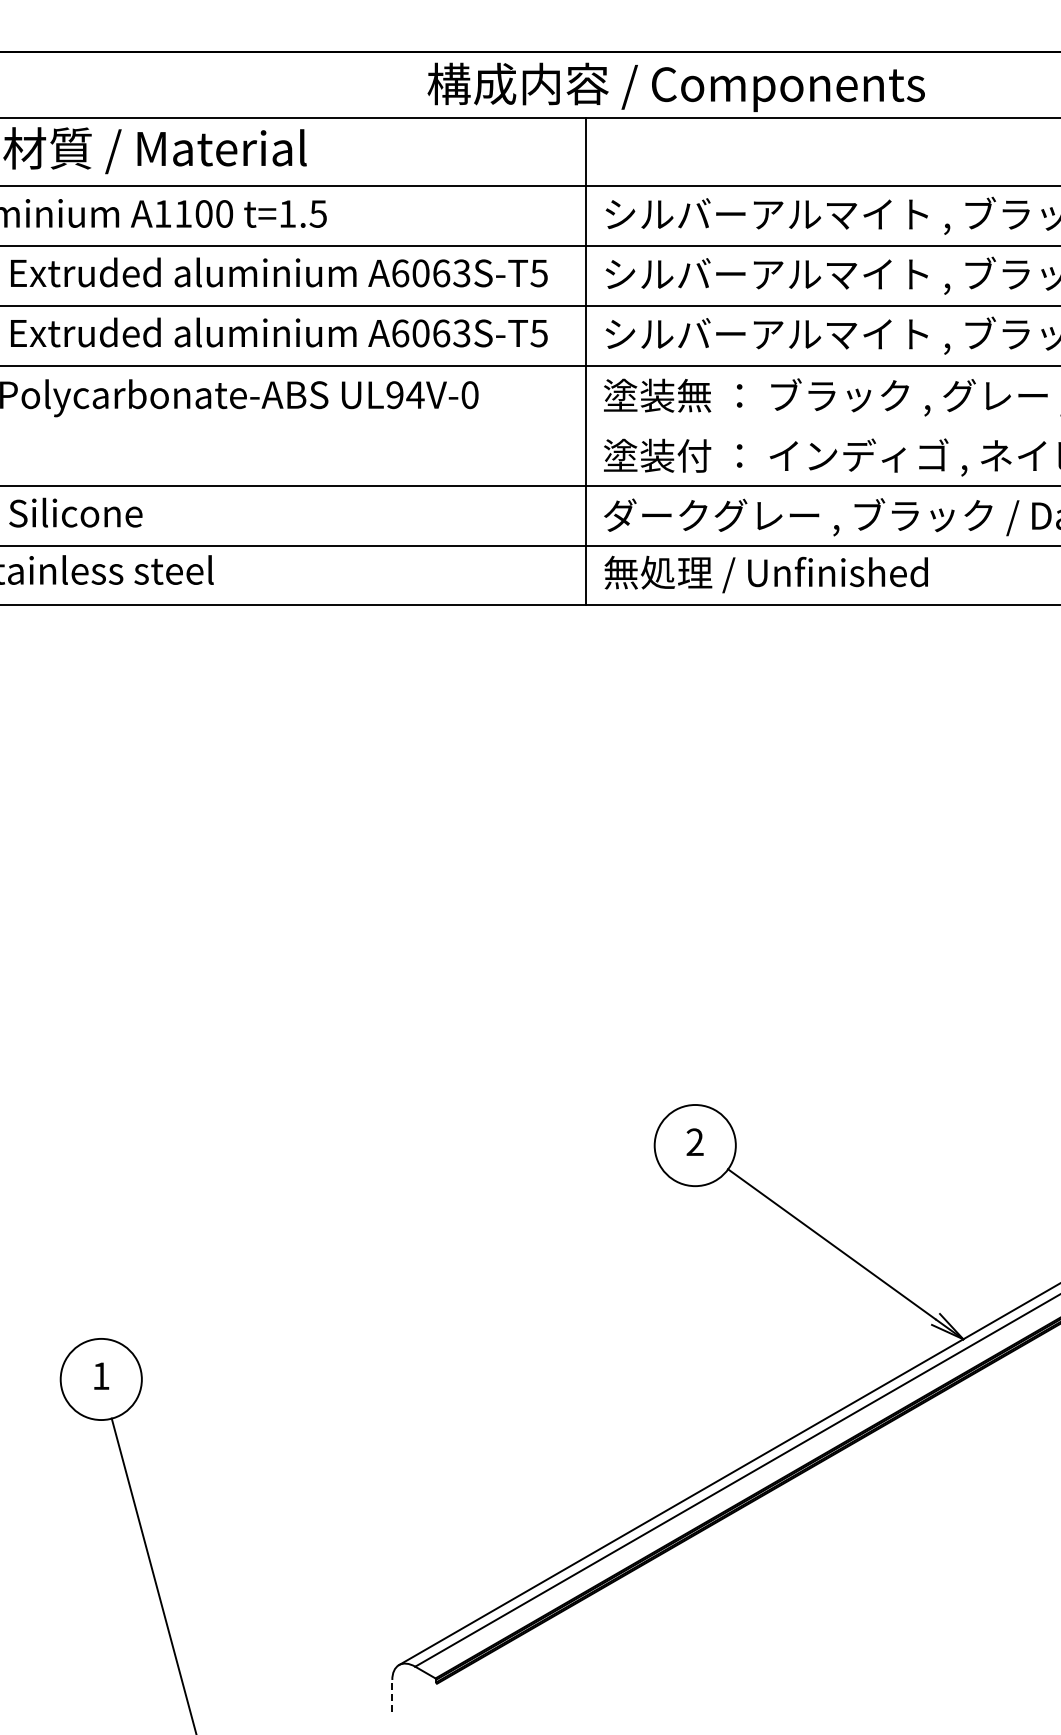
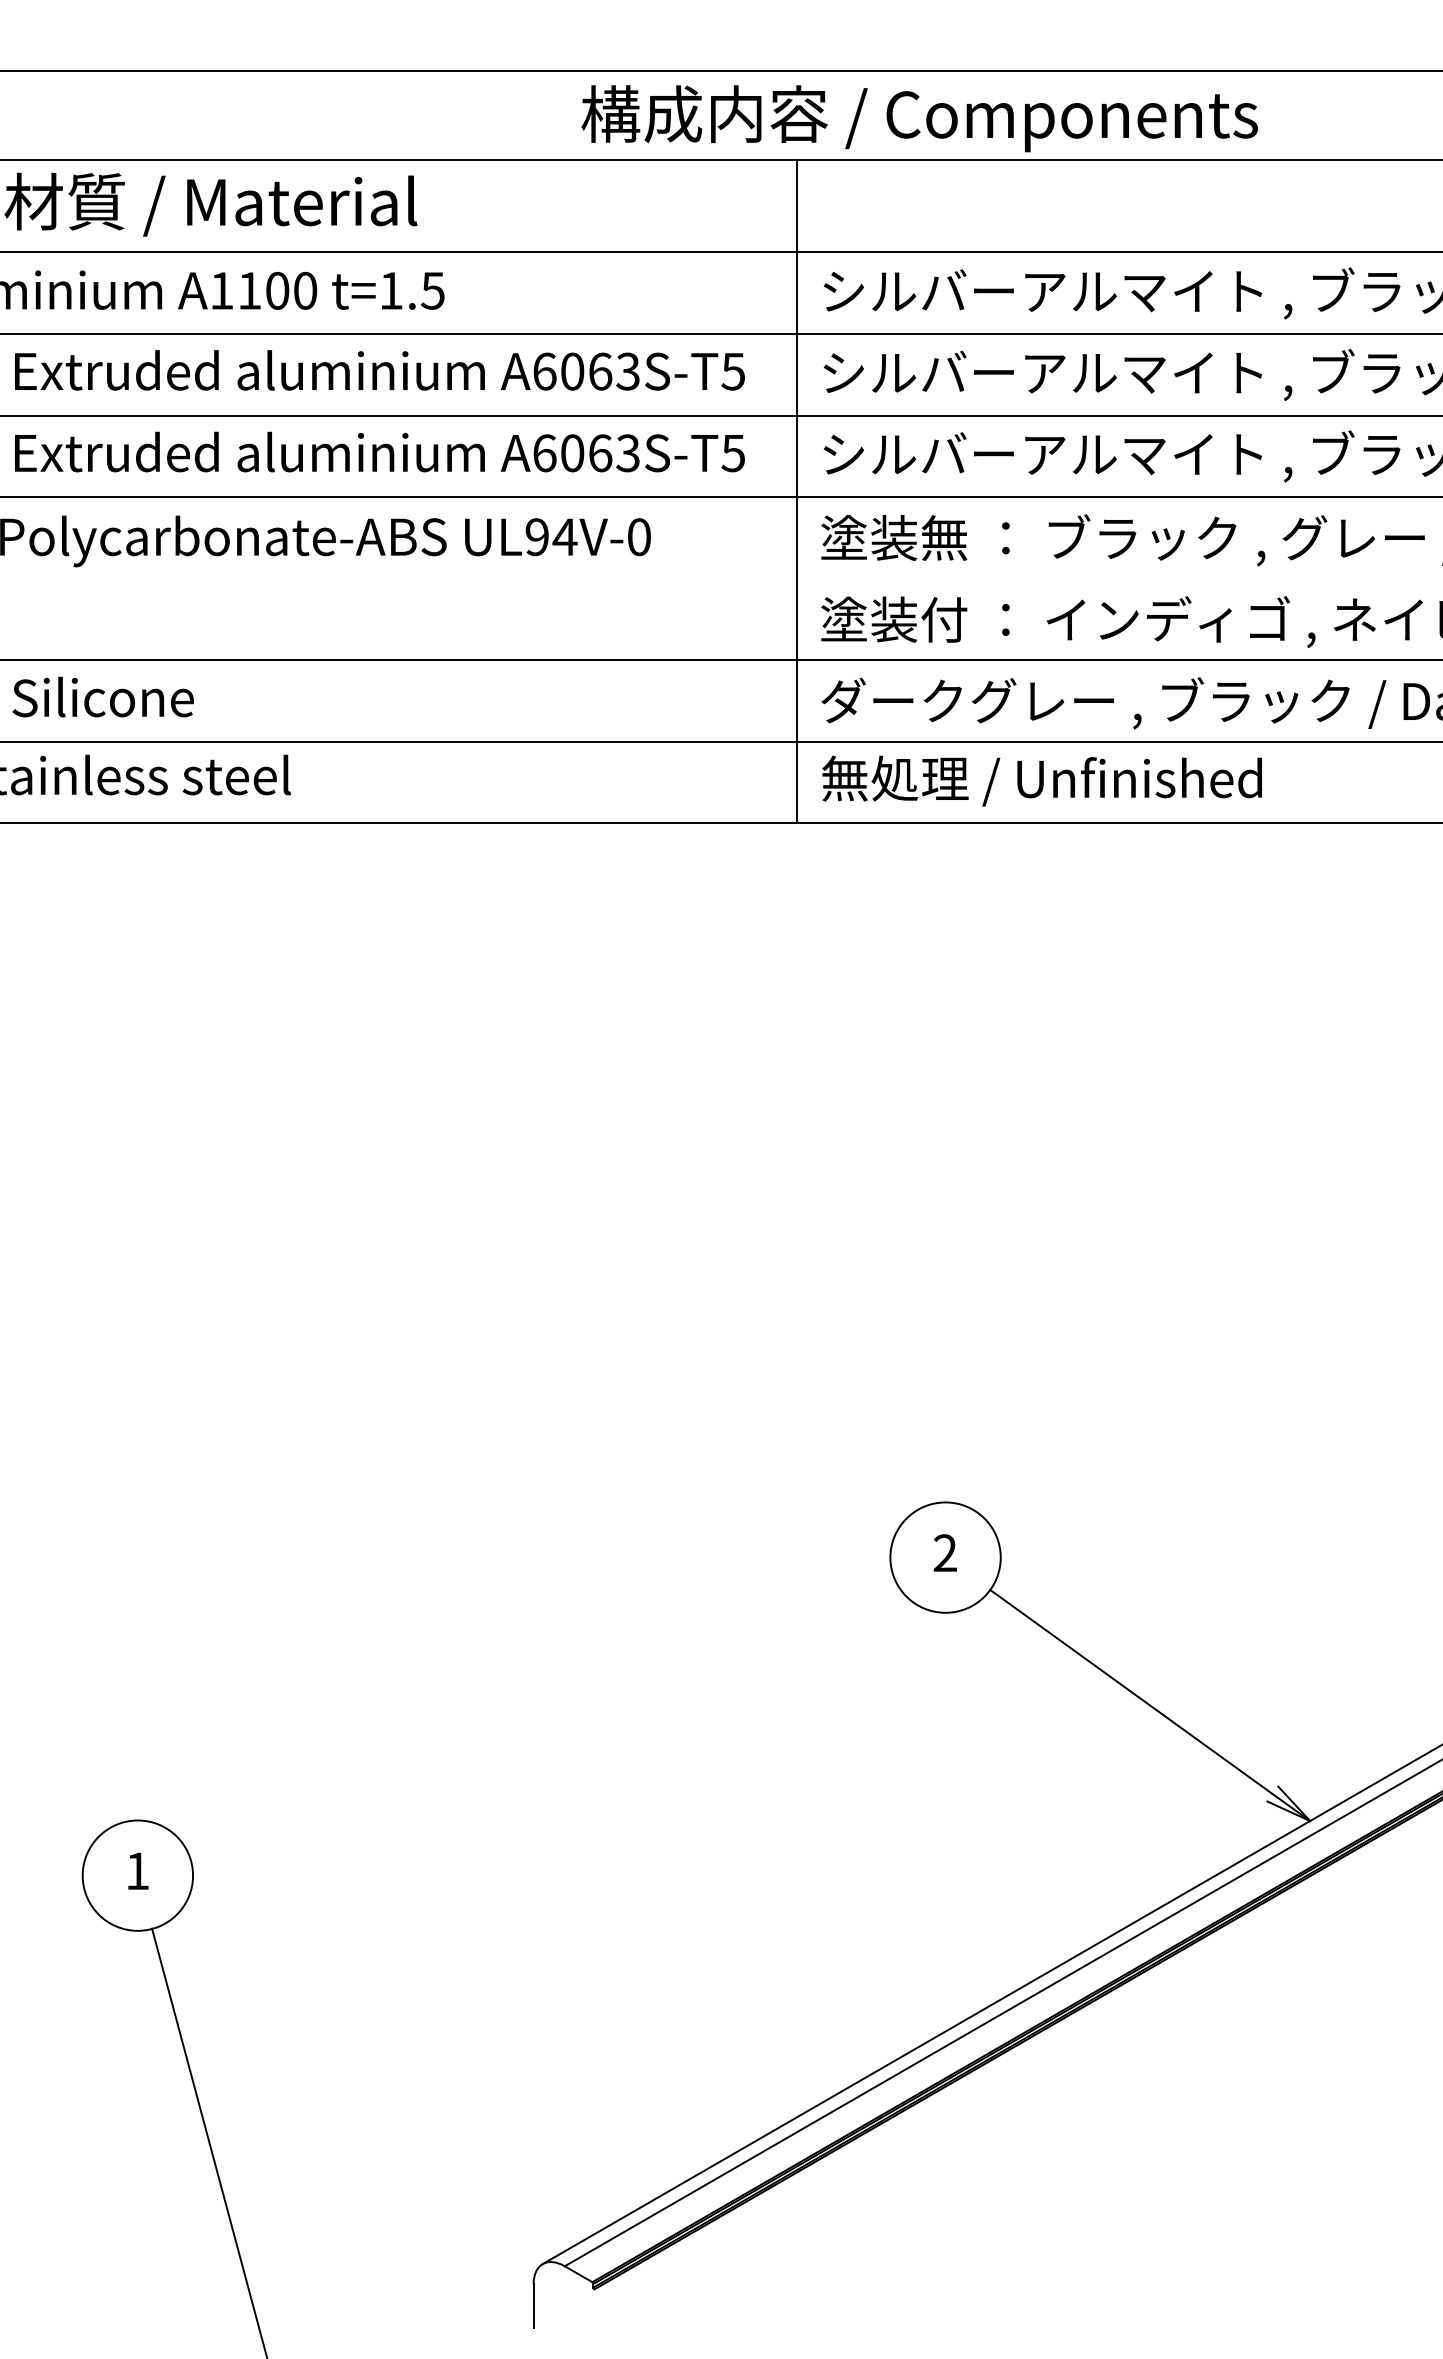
line: (392, 1695) -> (533, 2305), dashed -> solid

